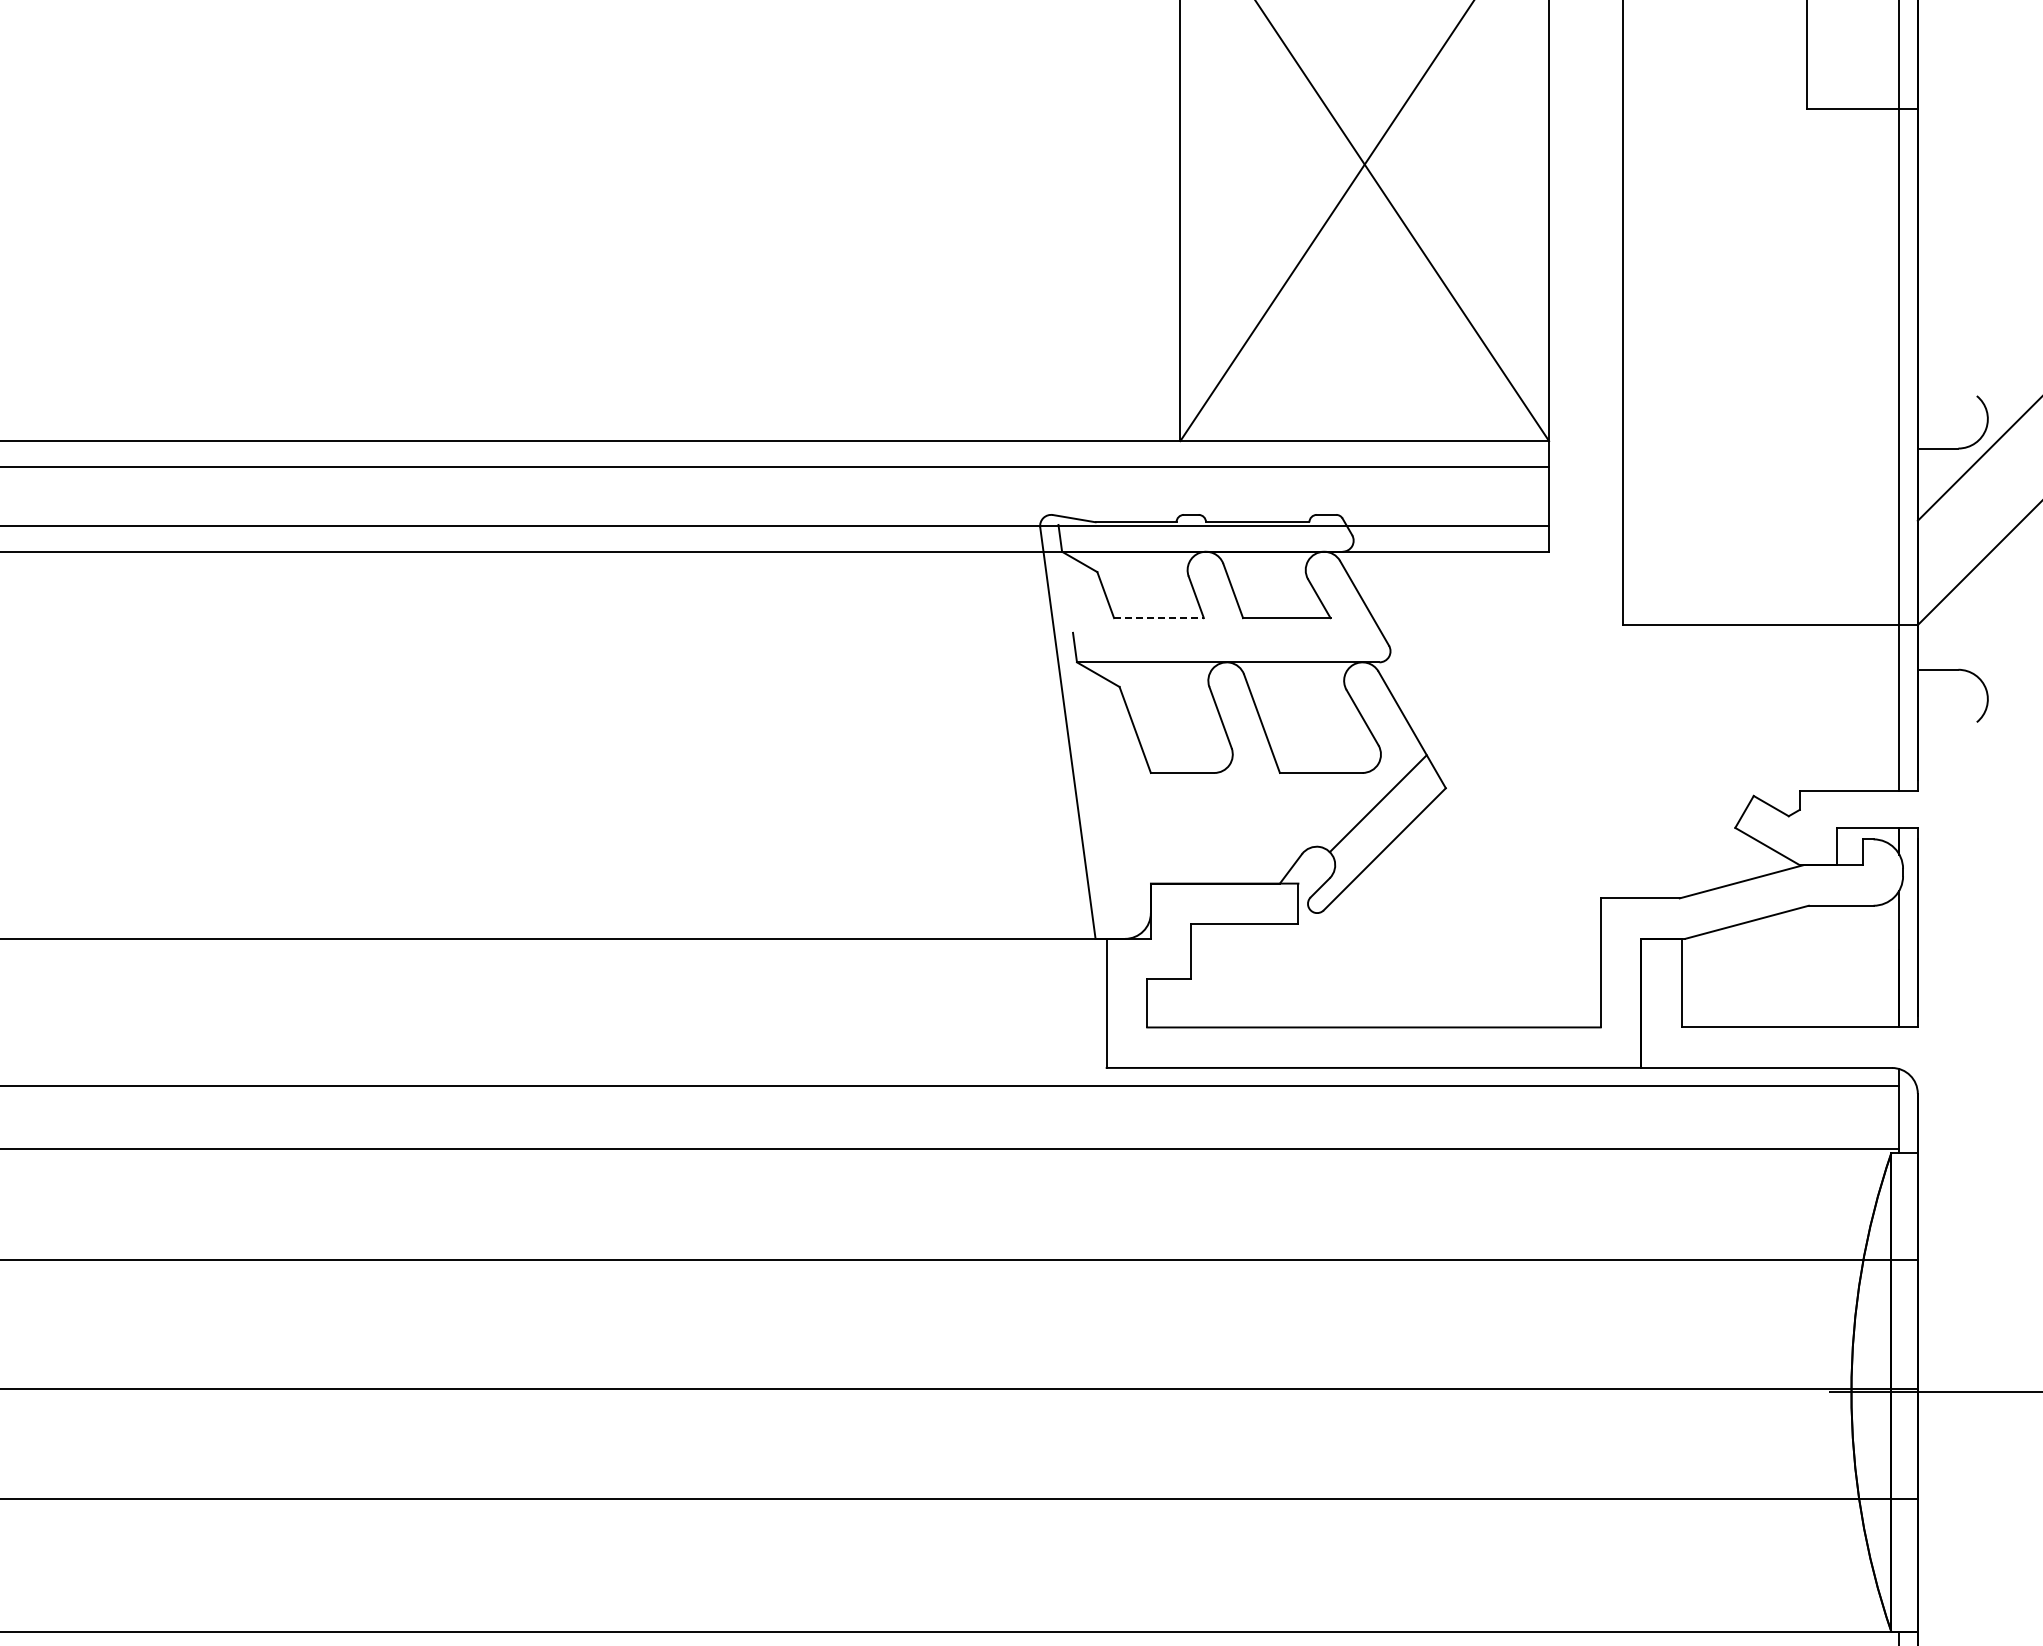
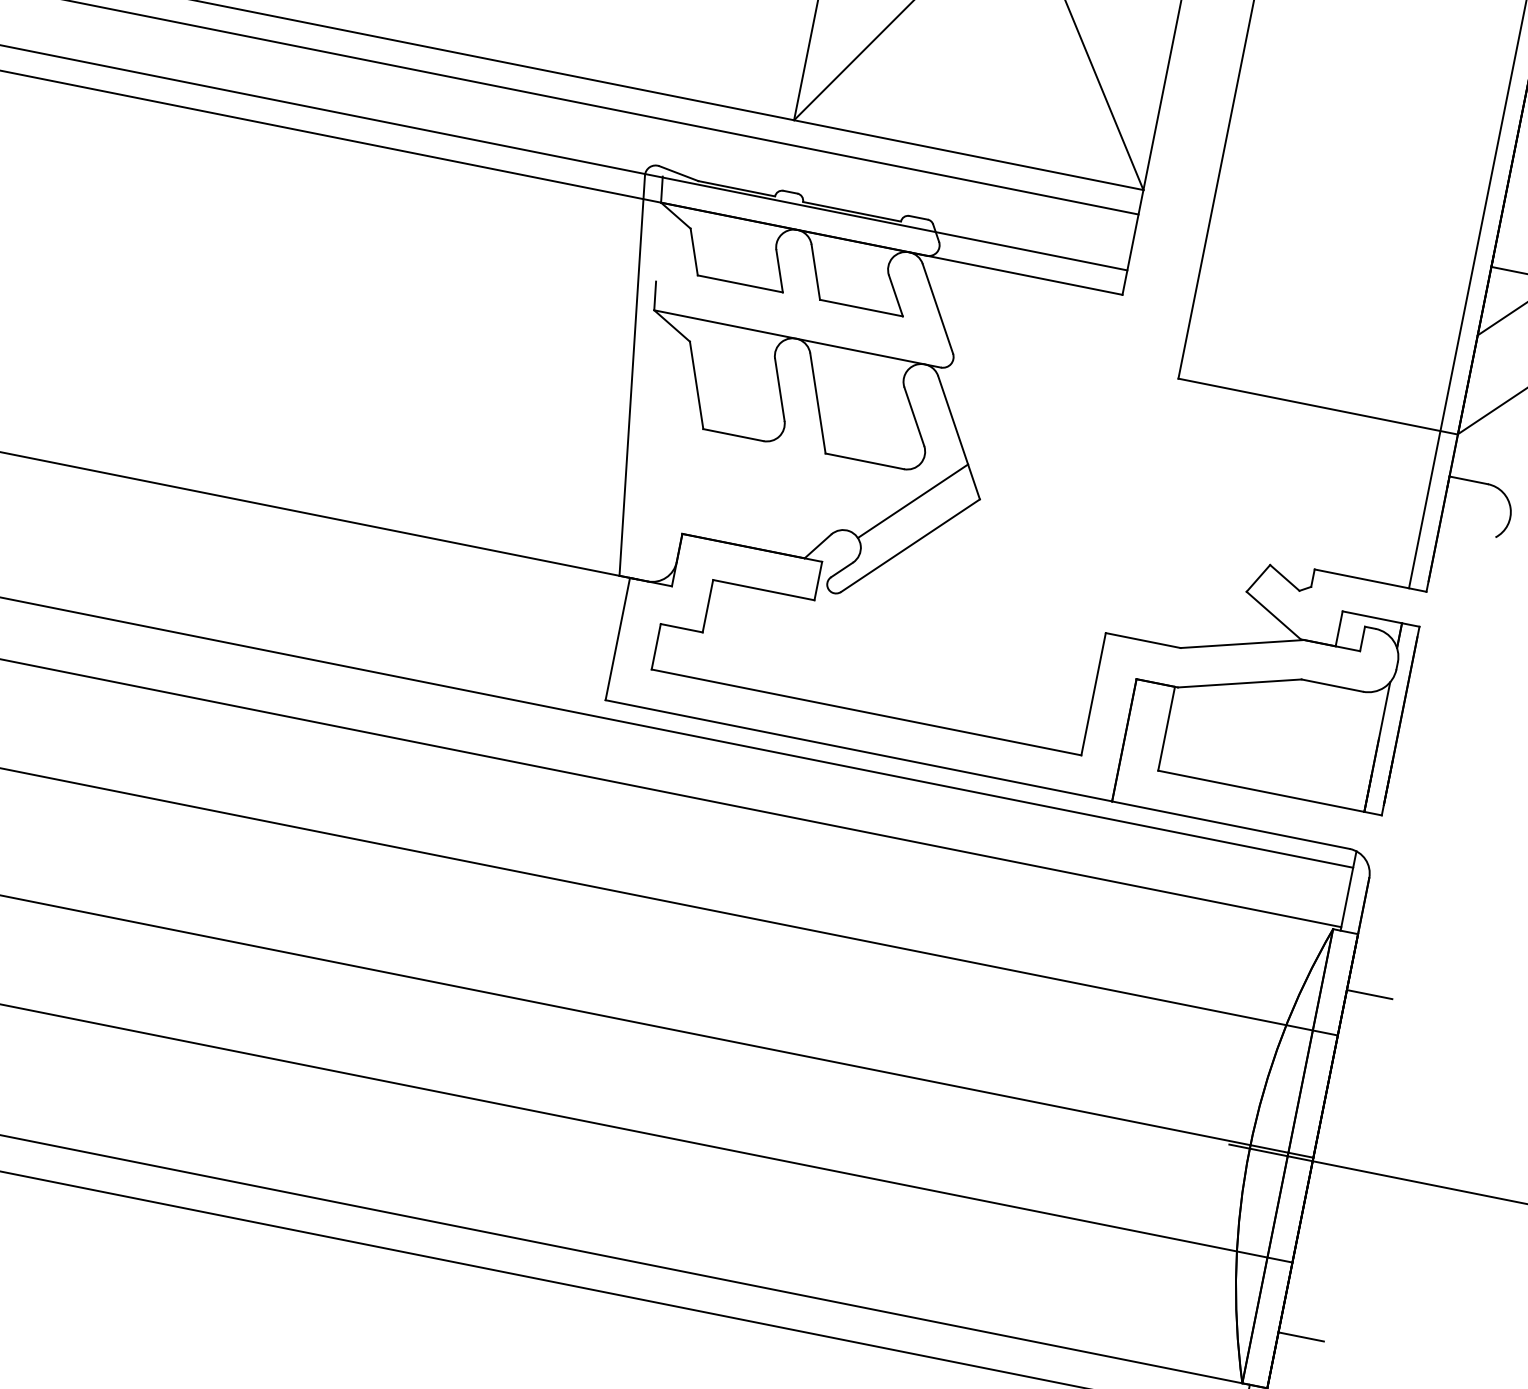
line: (1158, 618) -> (739, 284), dashed -> solid
line: (1941, 1211) -> (1369, 994), added
line: (1941, 1573) -> (1300, 1337), added

